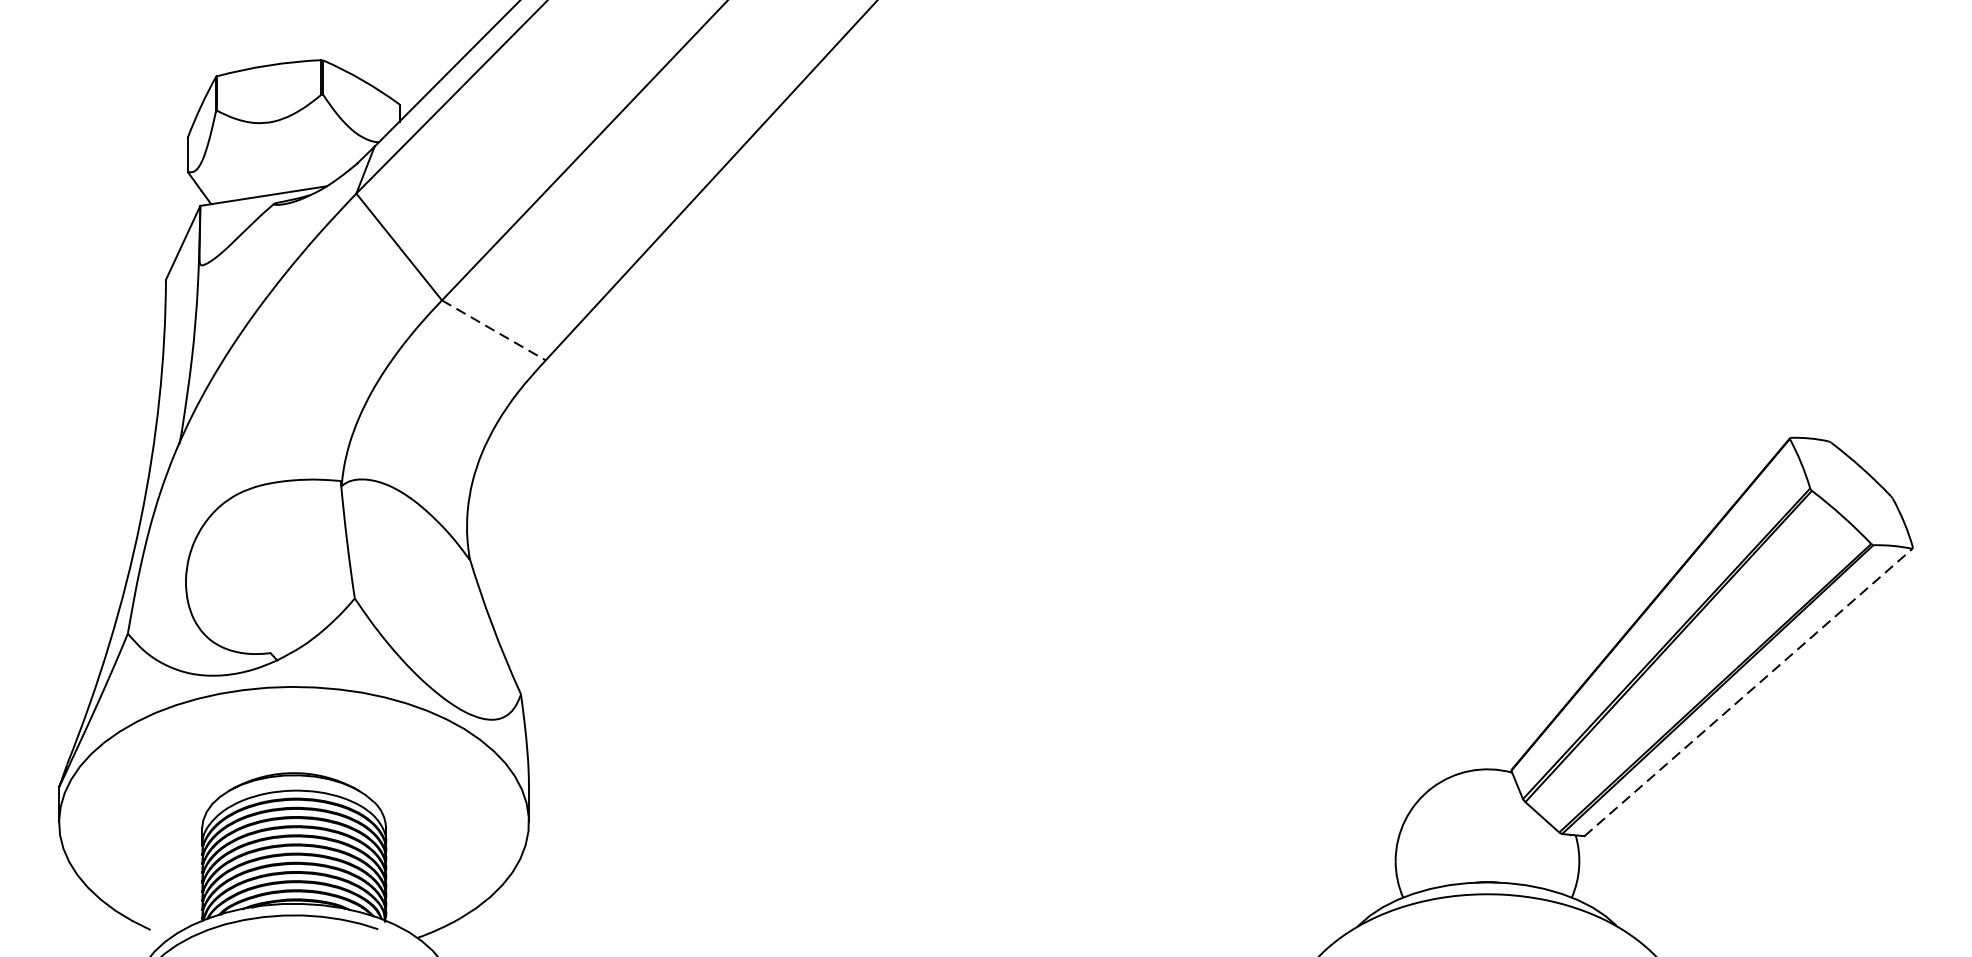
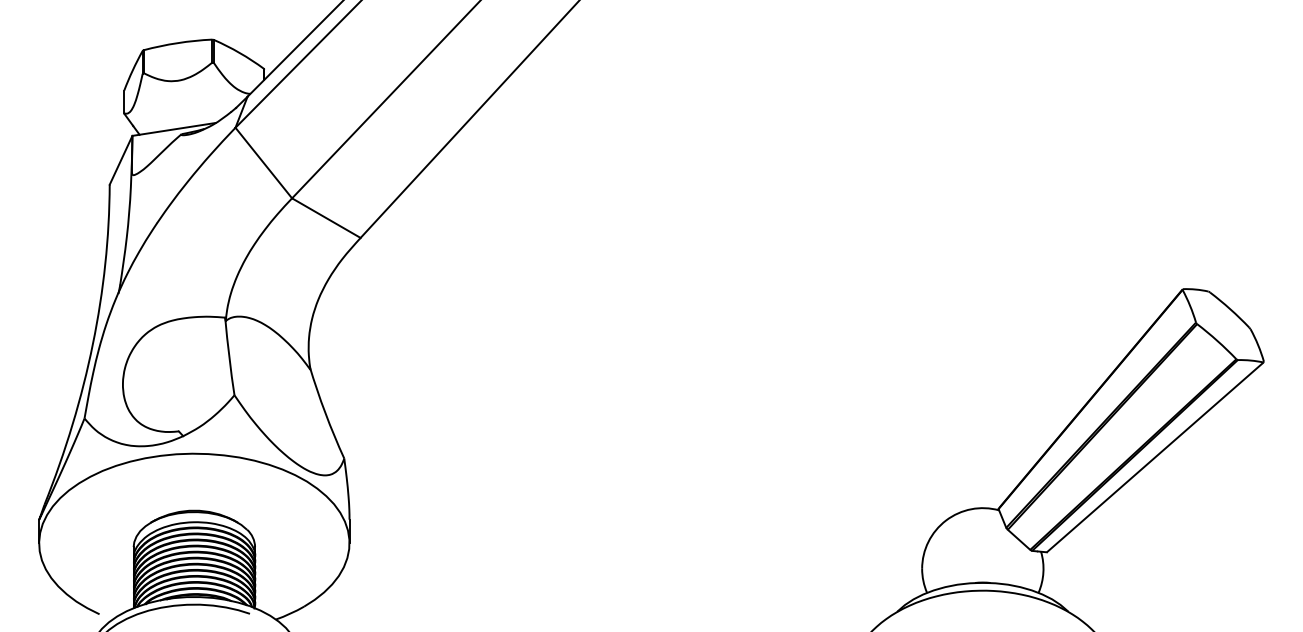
line: (494, 330) -> (326, 218), dashed -> solid
line: (1747, 692) -> (1154, 457), dashed -> solid

